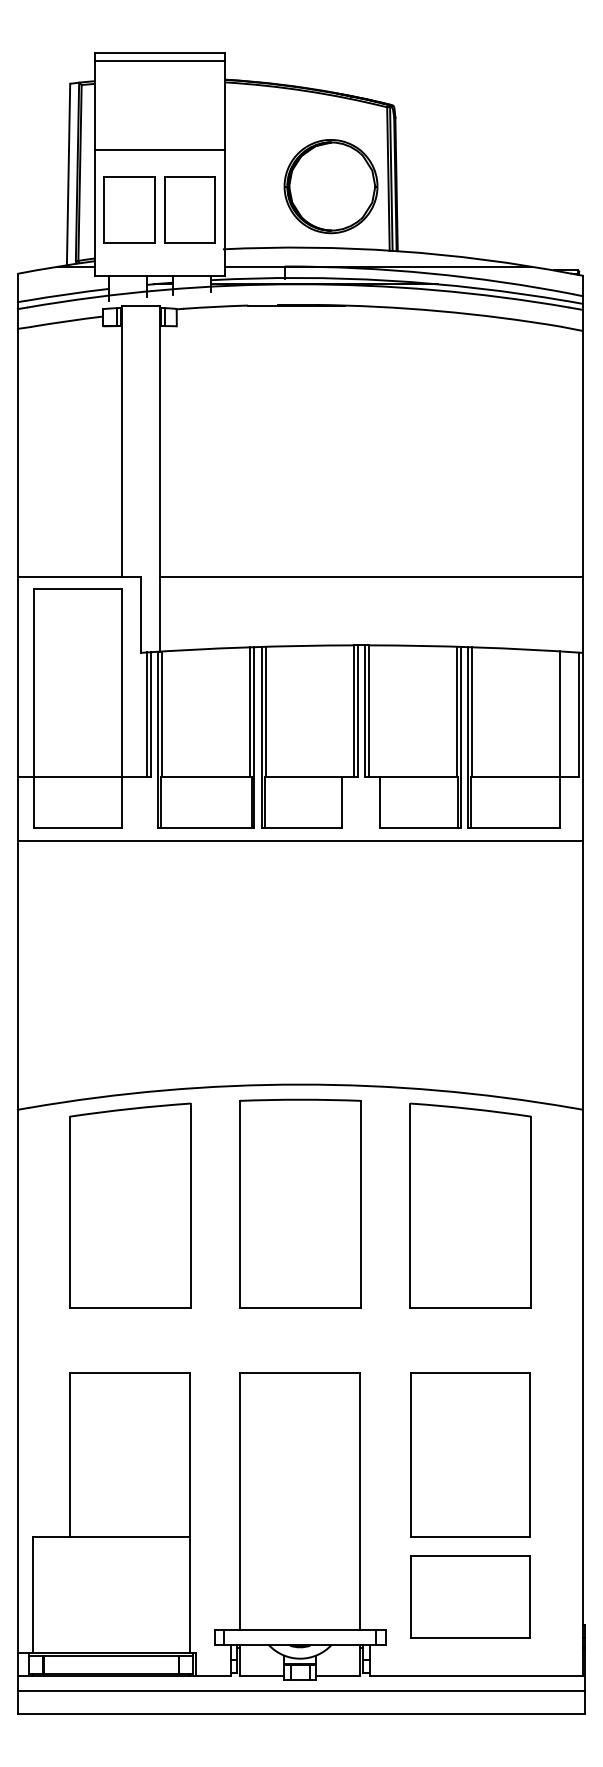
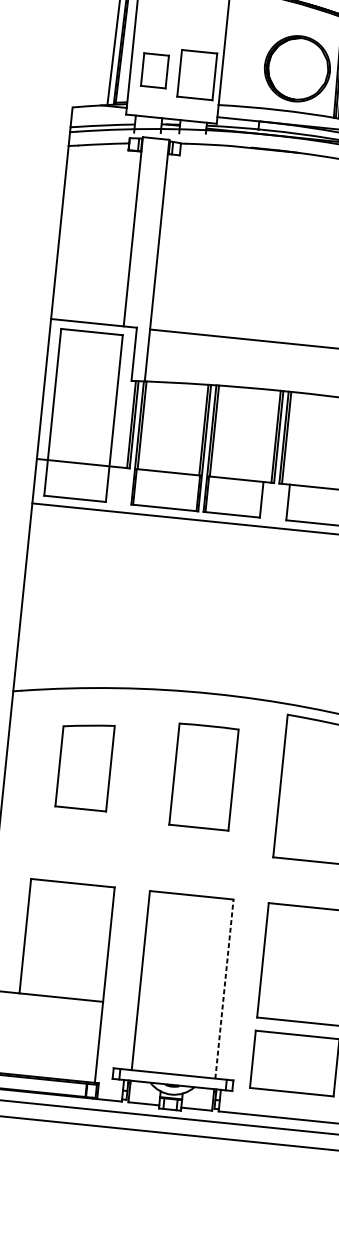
line: (159, 150) -> (180, 31), removed
part: (129, 209) -> (155, 70), size x0.7
part: (300, 1203) -> (203, 776), size x0.7
part: (130, 1205) -> (85, 766), size x0.6
line: (360, 1500) -> (224, 988), solid -> dashed

